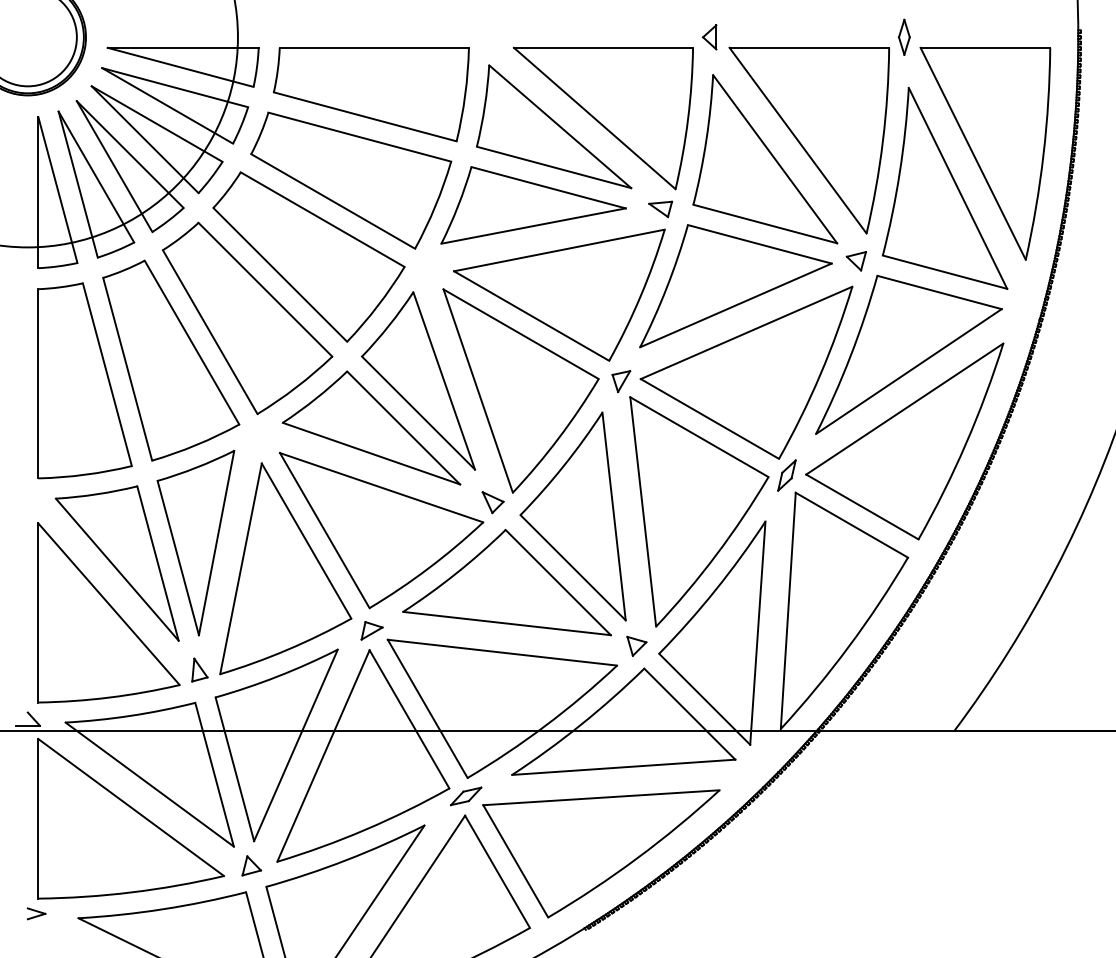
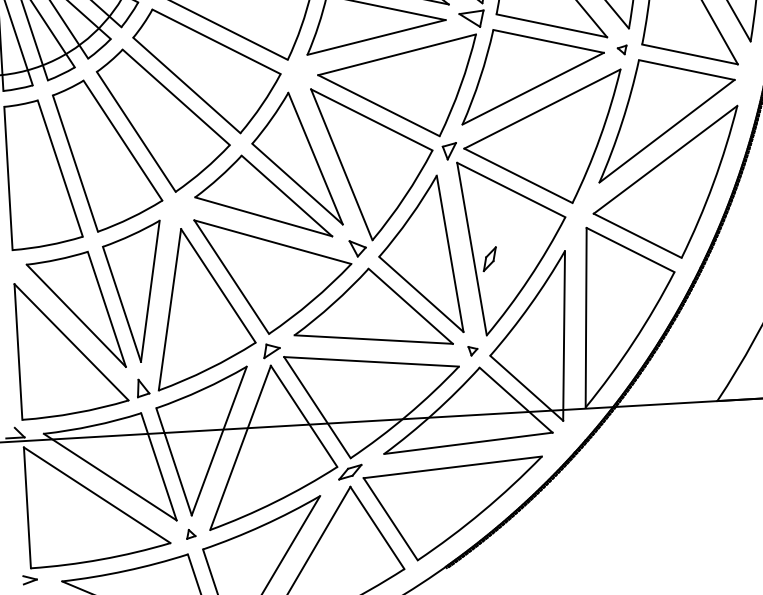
part: (660, 209) -> (471, 19), size x1.4
part: (855, 261) -> (621, 50), size x0.6
part: (786, 475) -> (489, 259), moved
part: (636, 645) -> (472, 350), size x0.6
part: (251, 865) -> (190, 533), size x0.6

